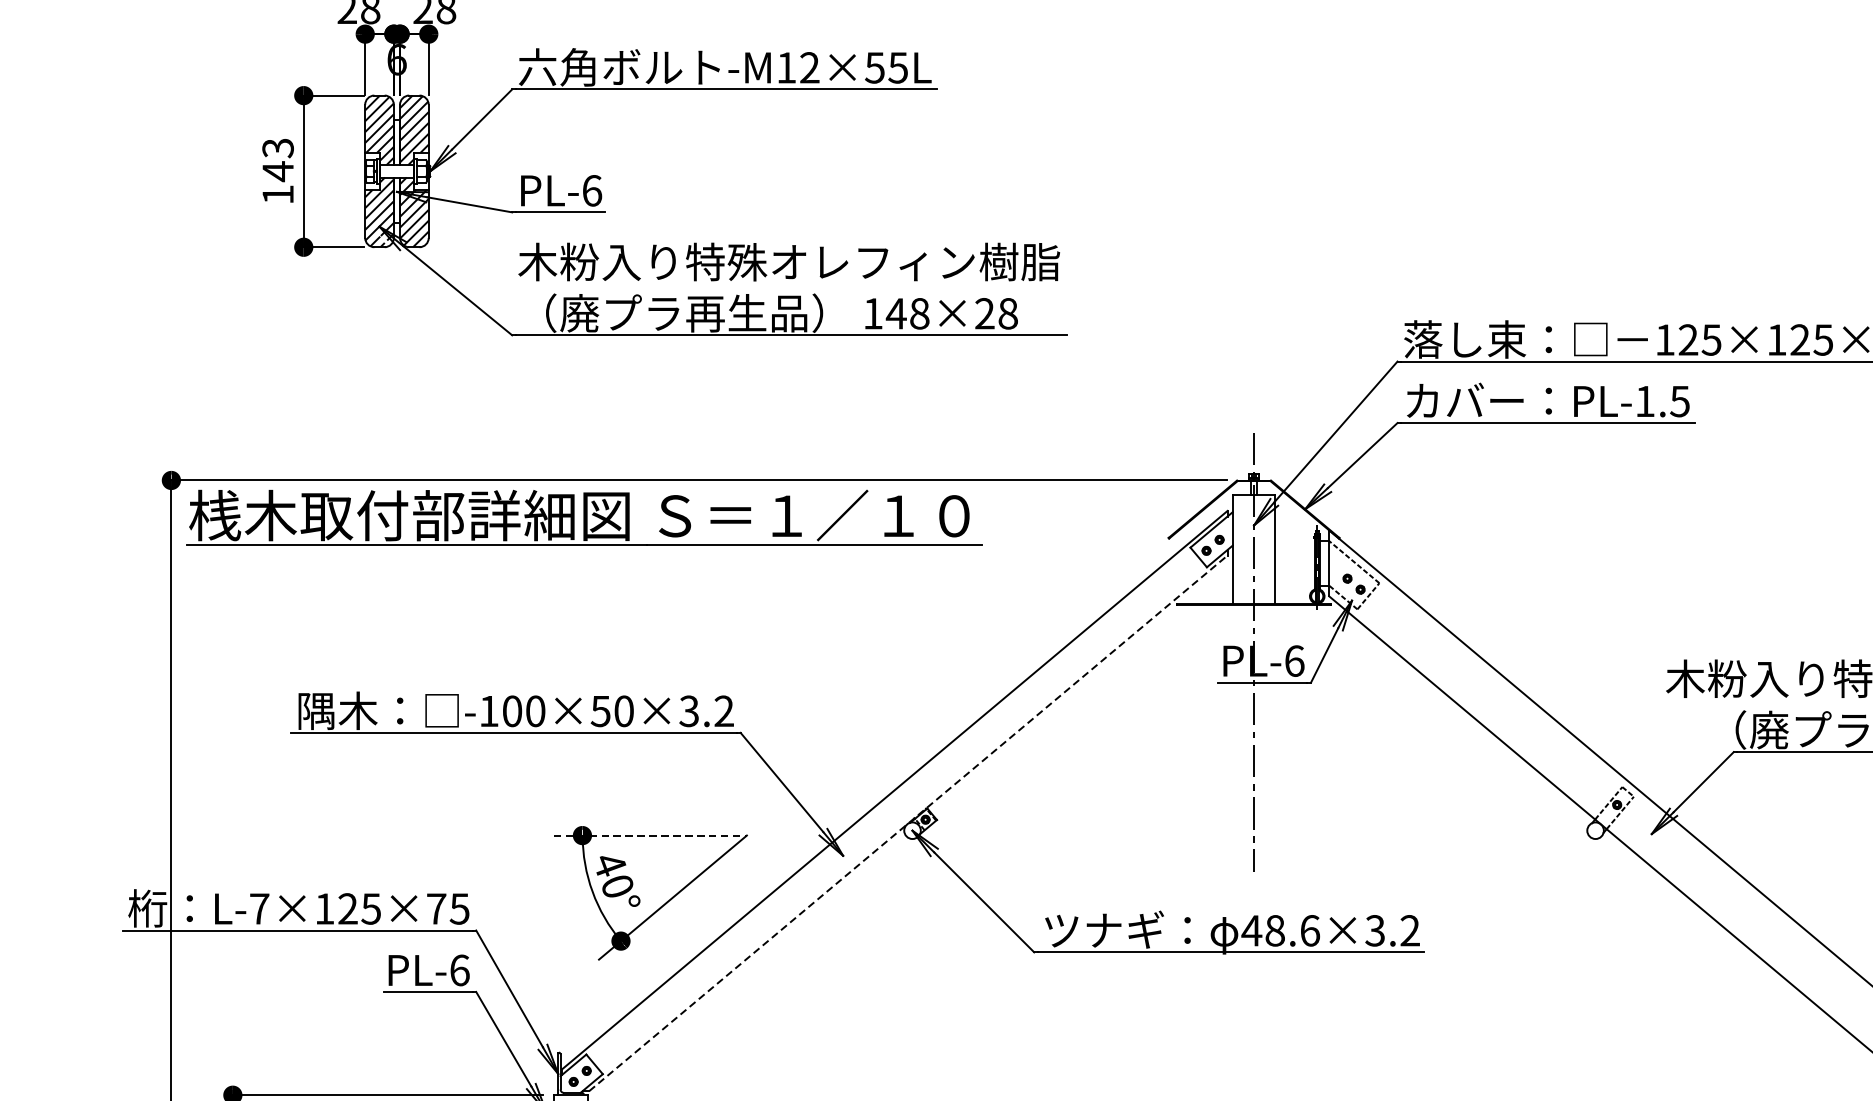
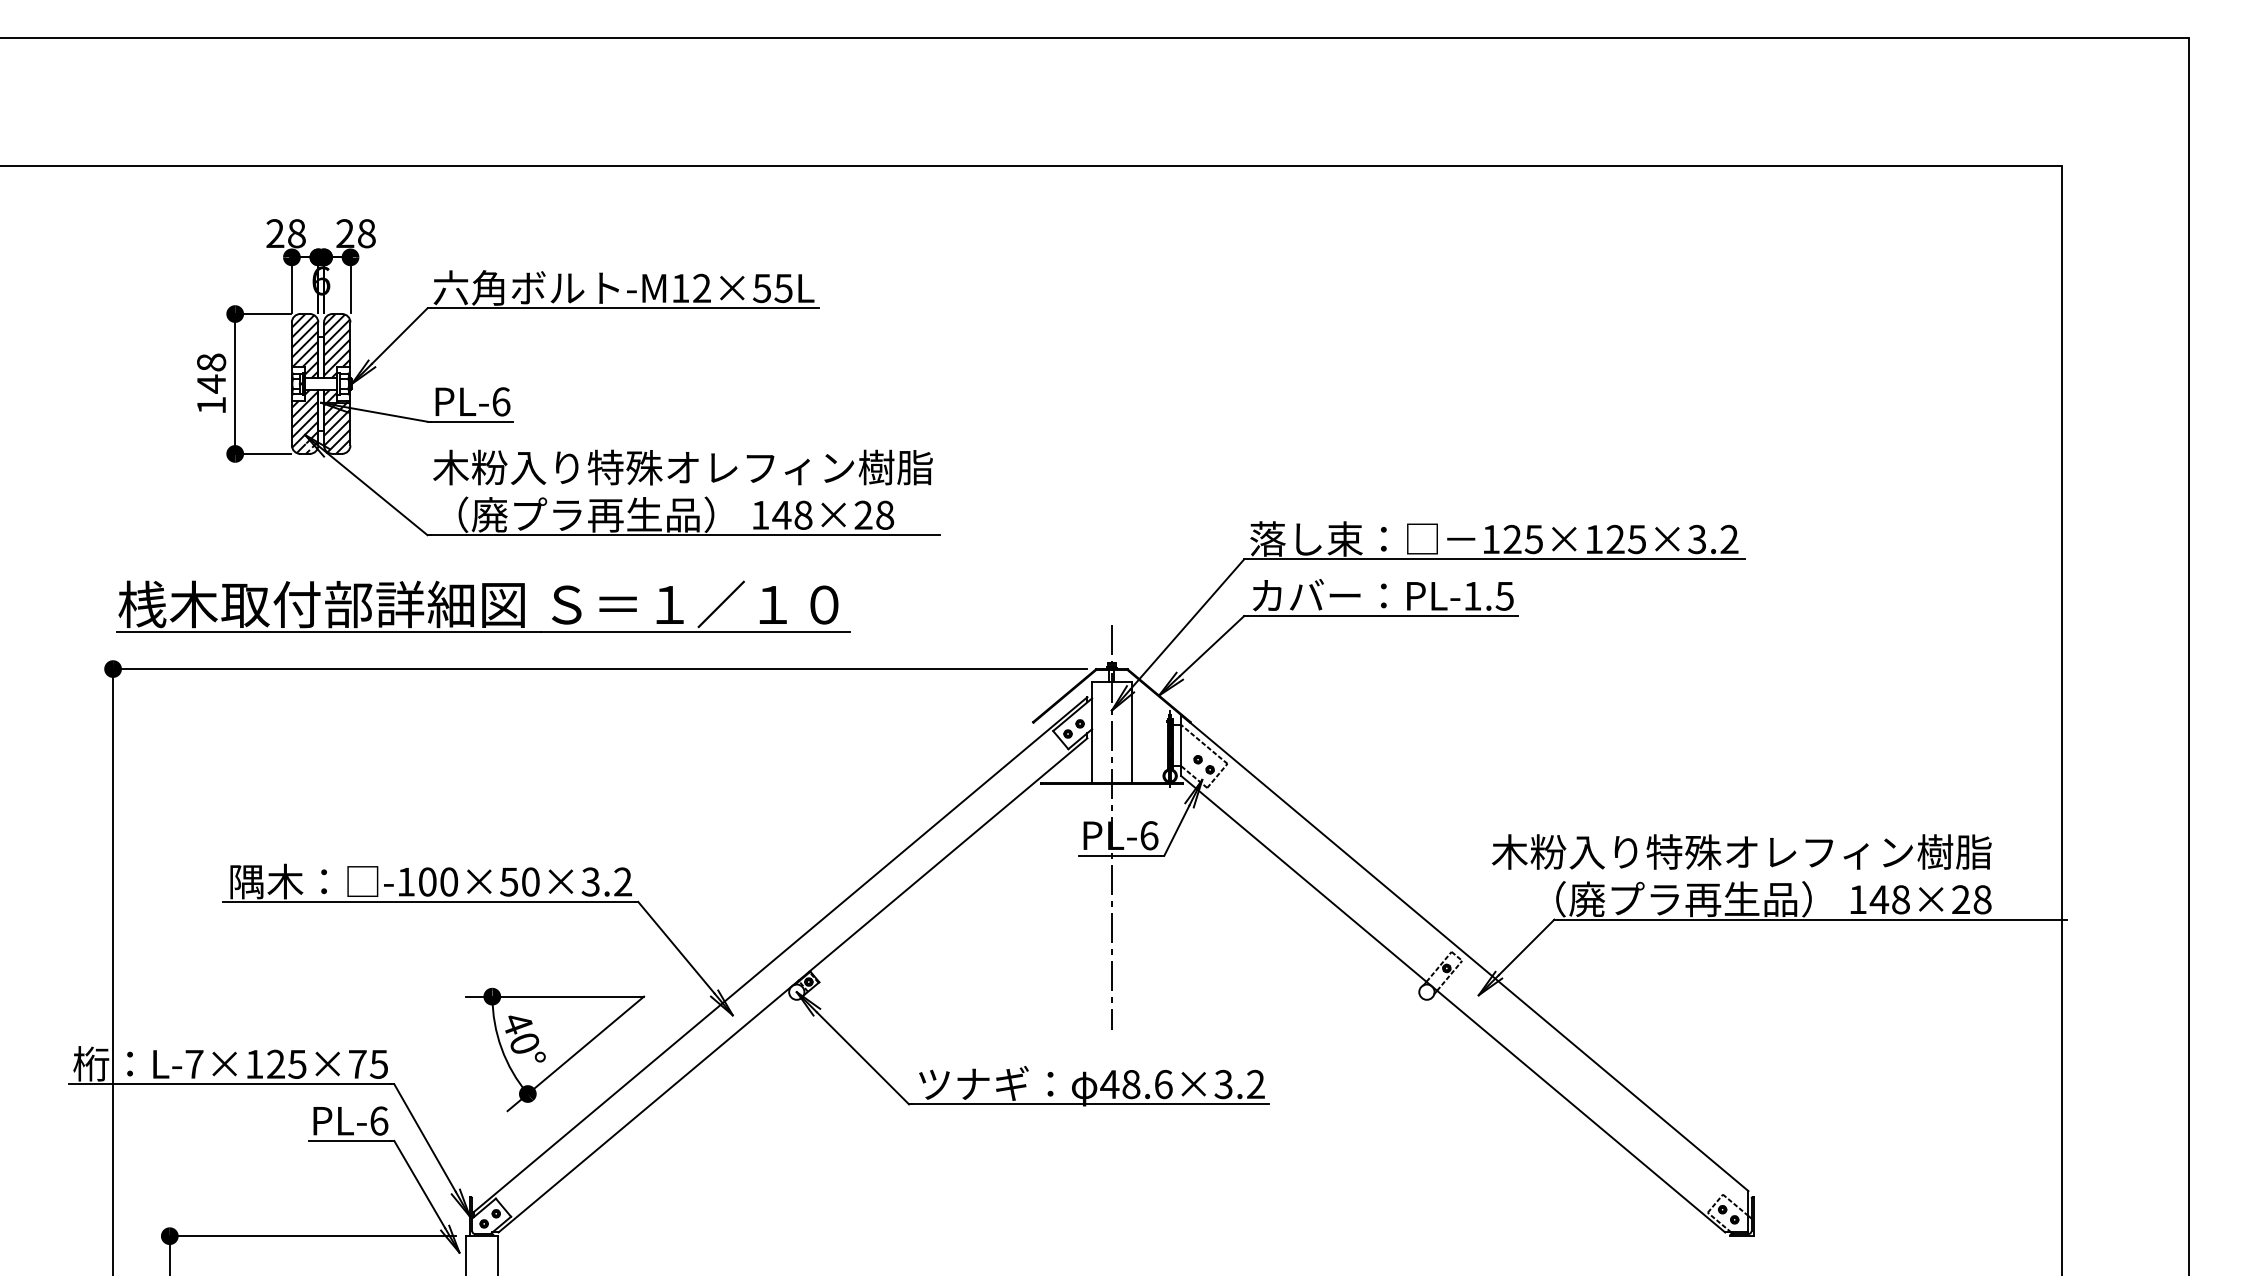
text: (278, 148) -> (211, 362), 143 -> 148
part: (584, 517) -> (483, 606), moved
line: (908, 823) -> (793, 985), dashed -> solid
line: (650, 835) -> (555, 996), dashed -> solid

